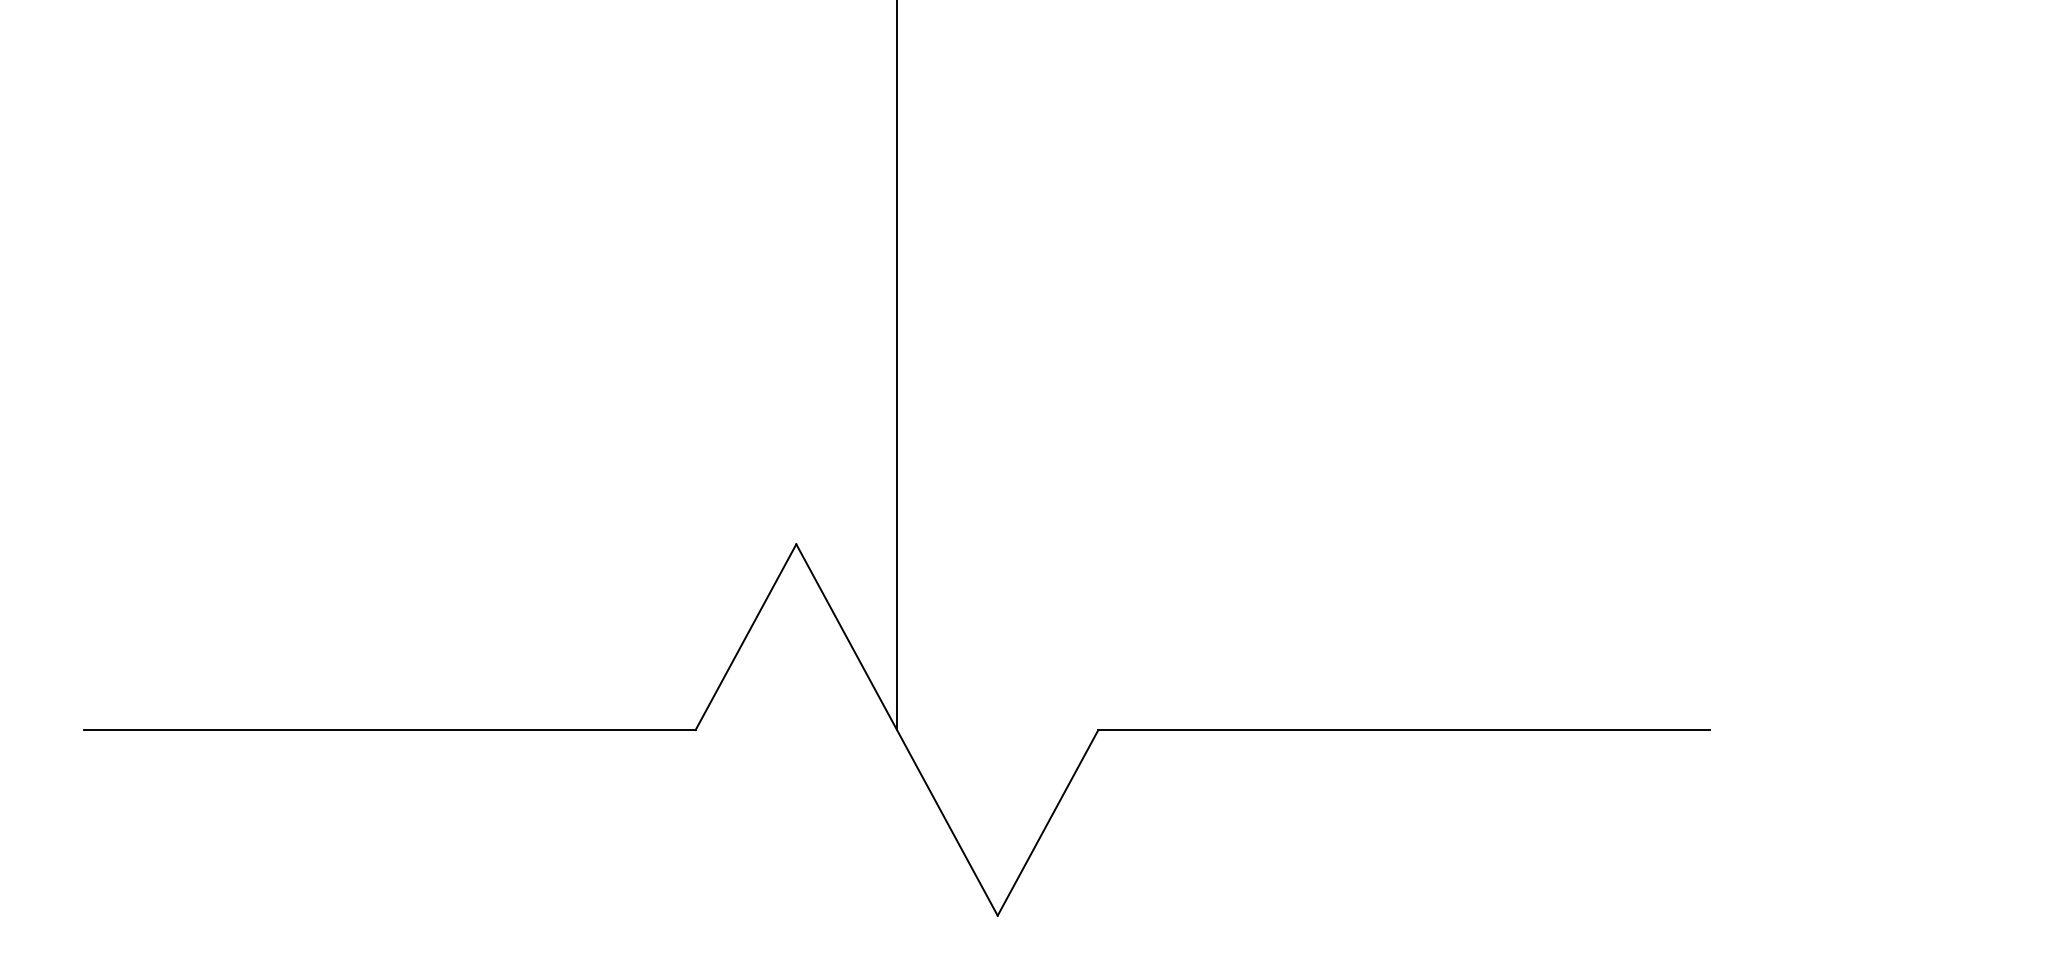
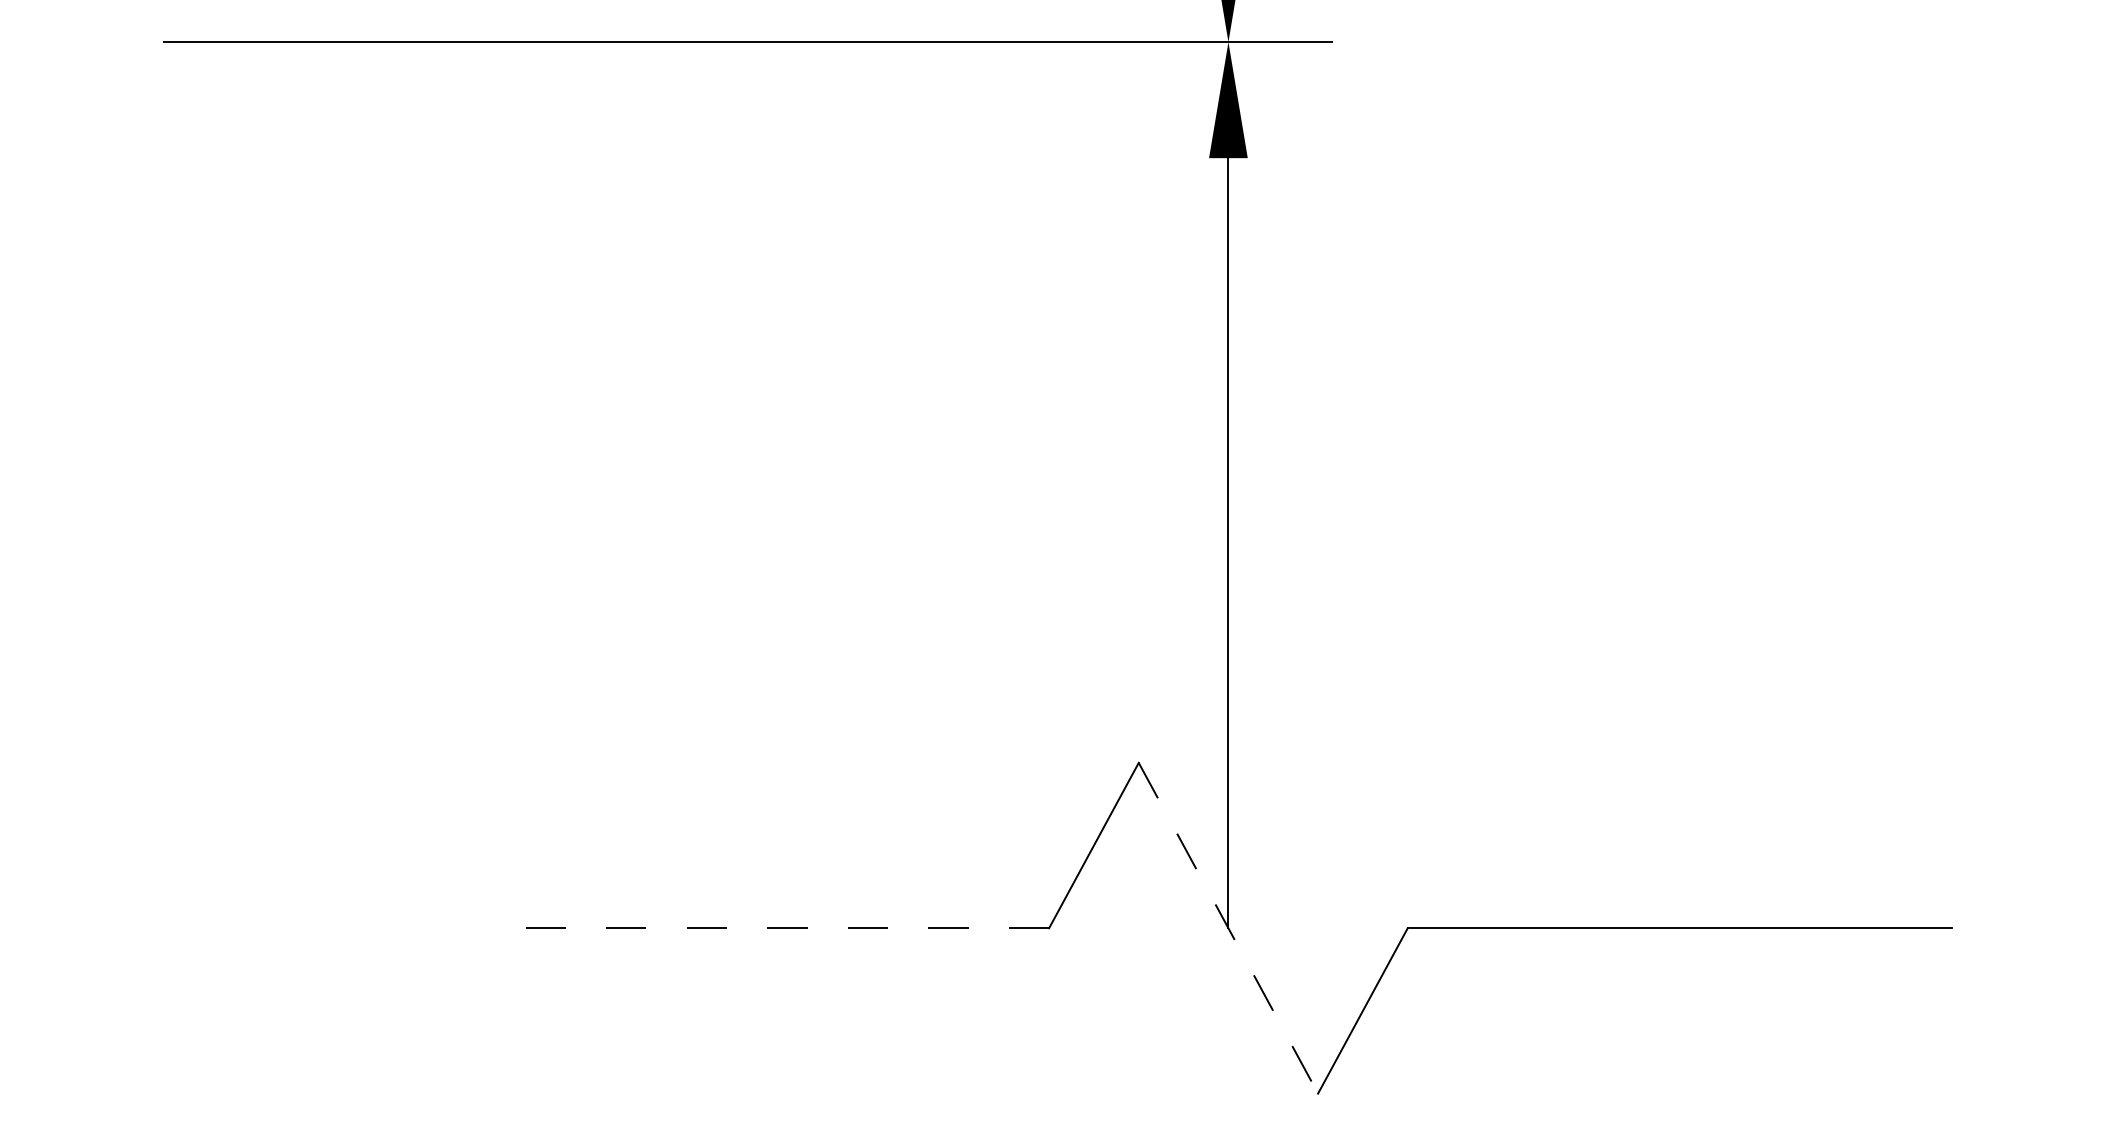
line: (389, 730) -> (776, 928), solid -> dashed
line: (897, 730) -> (1228, 928), solid -> dashed

